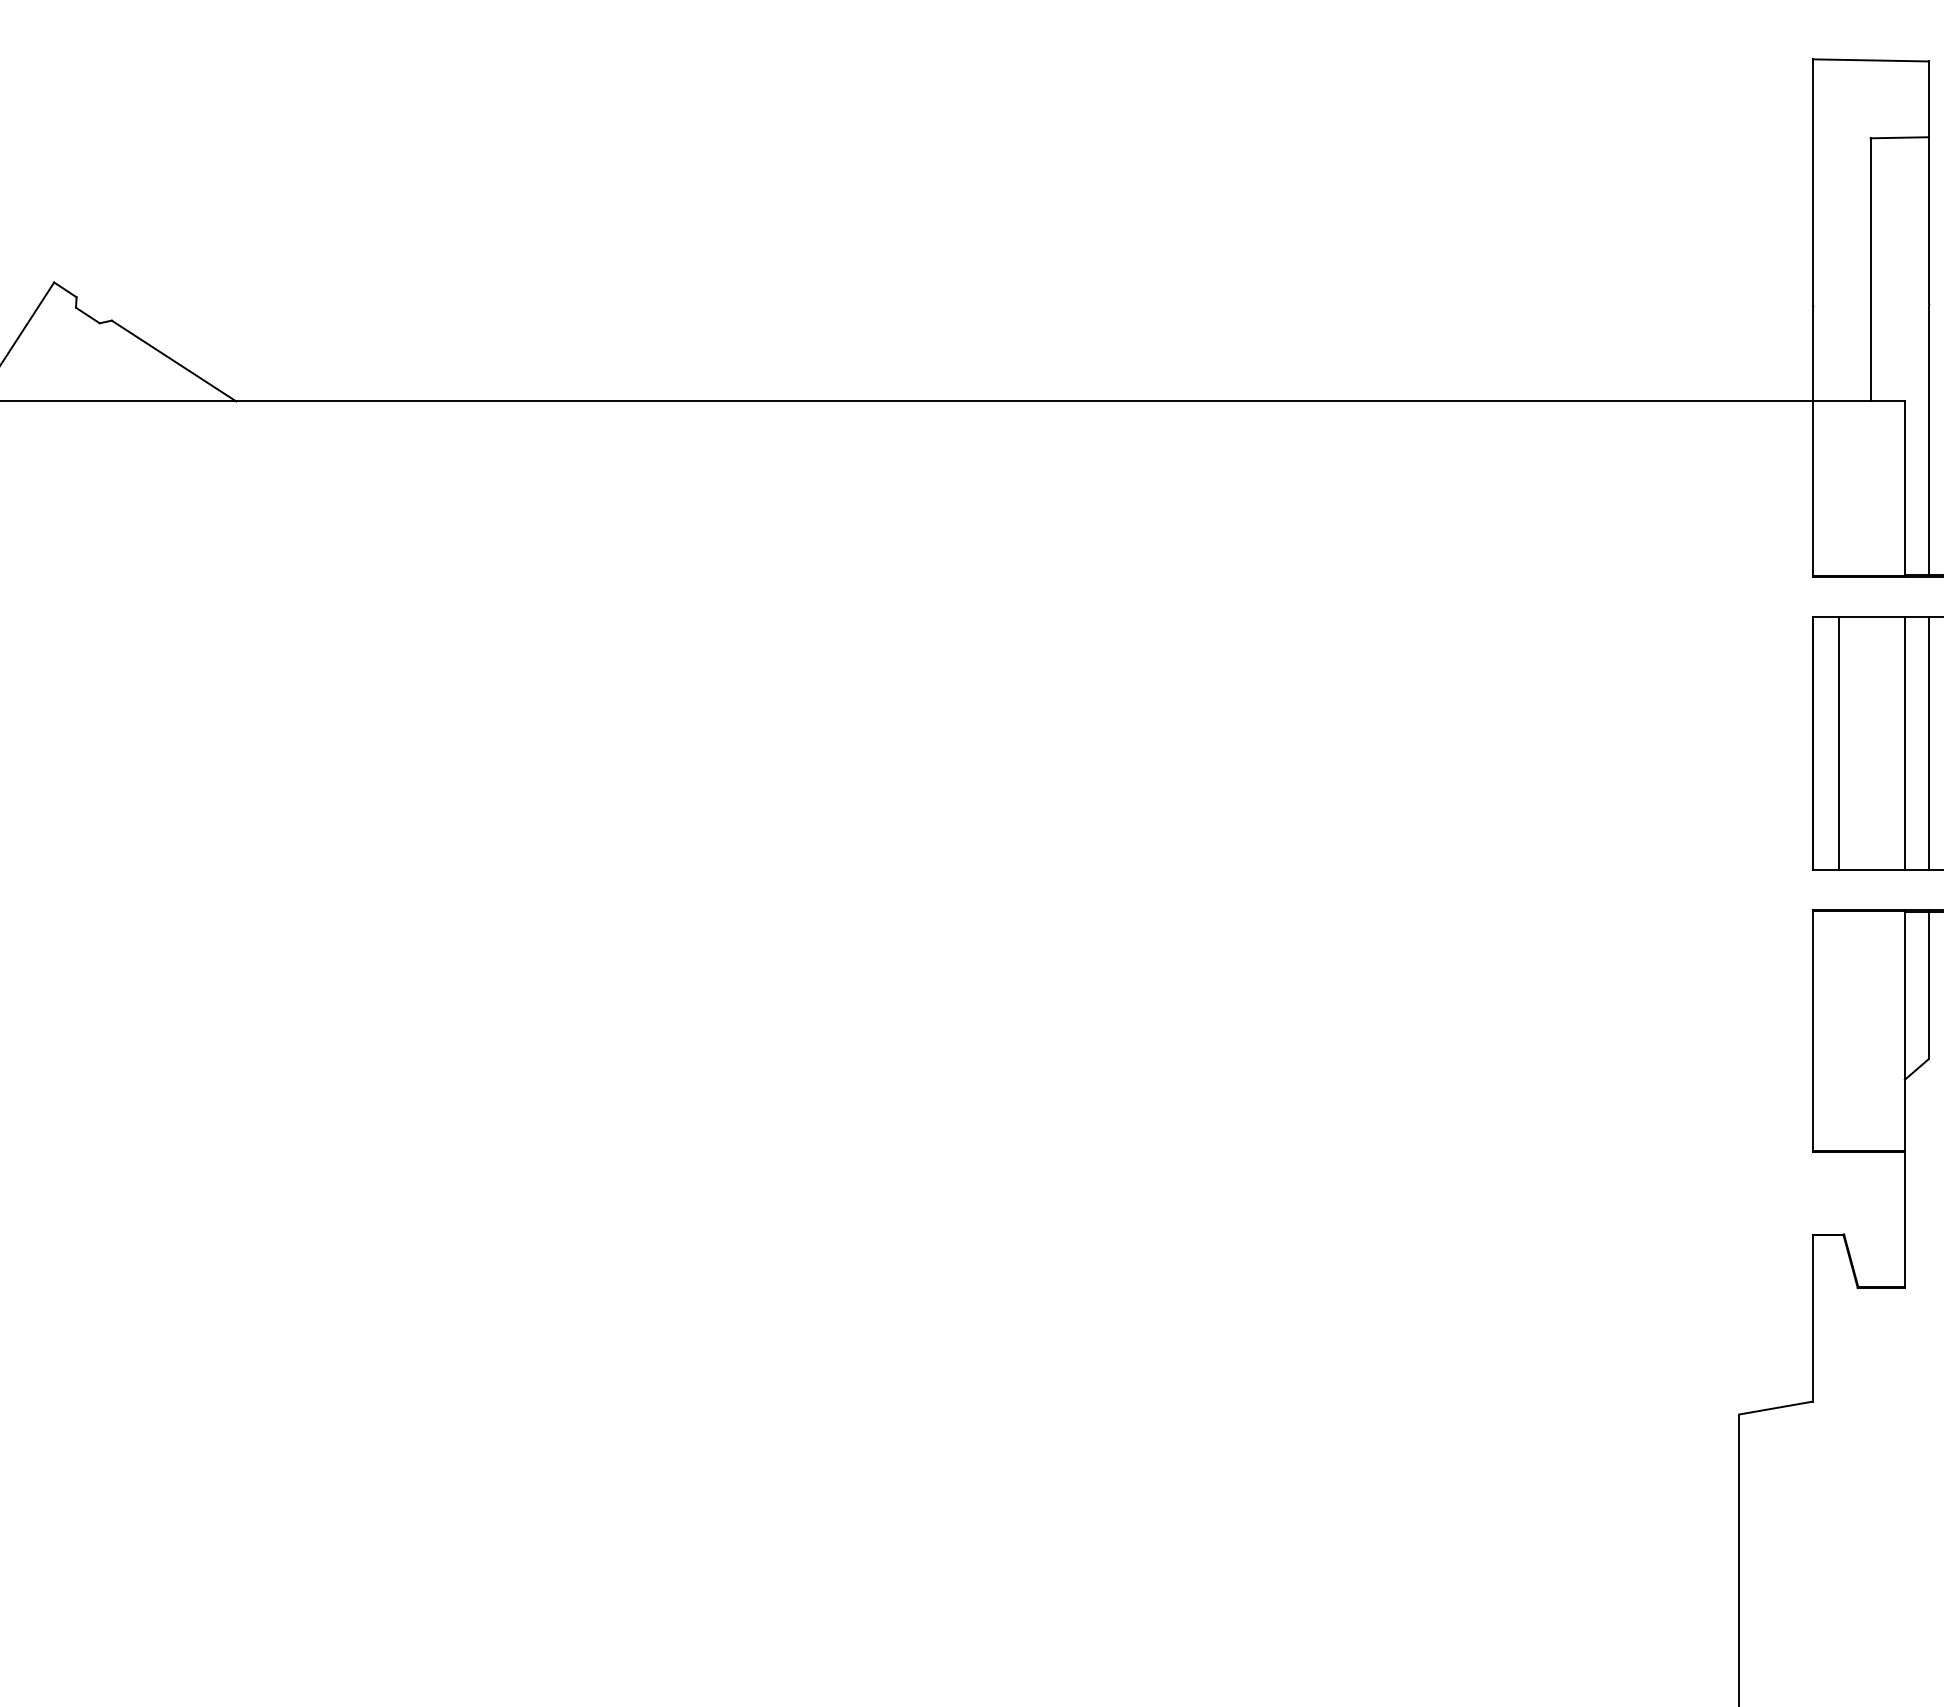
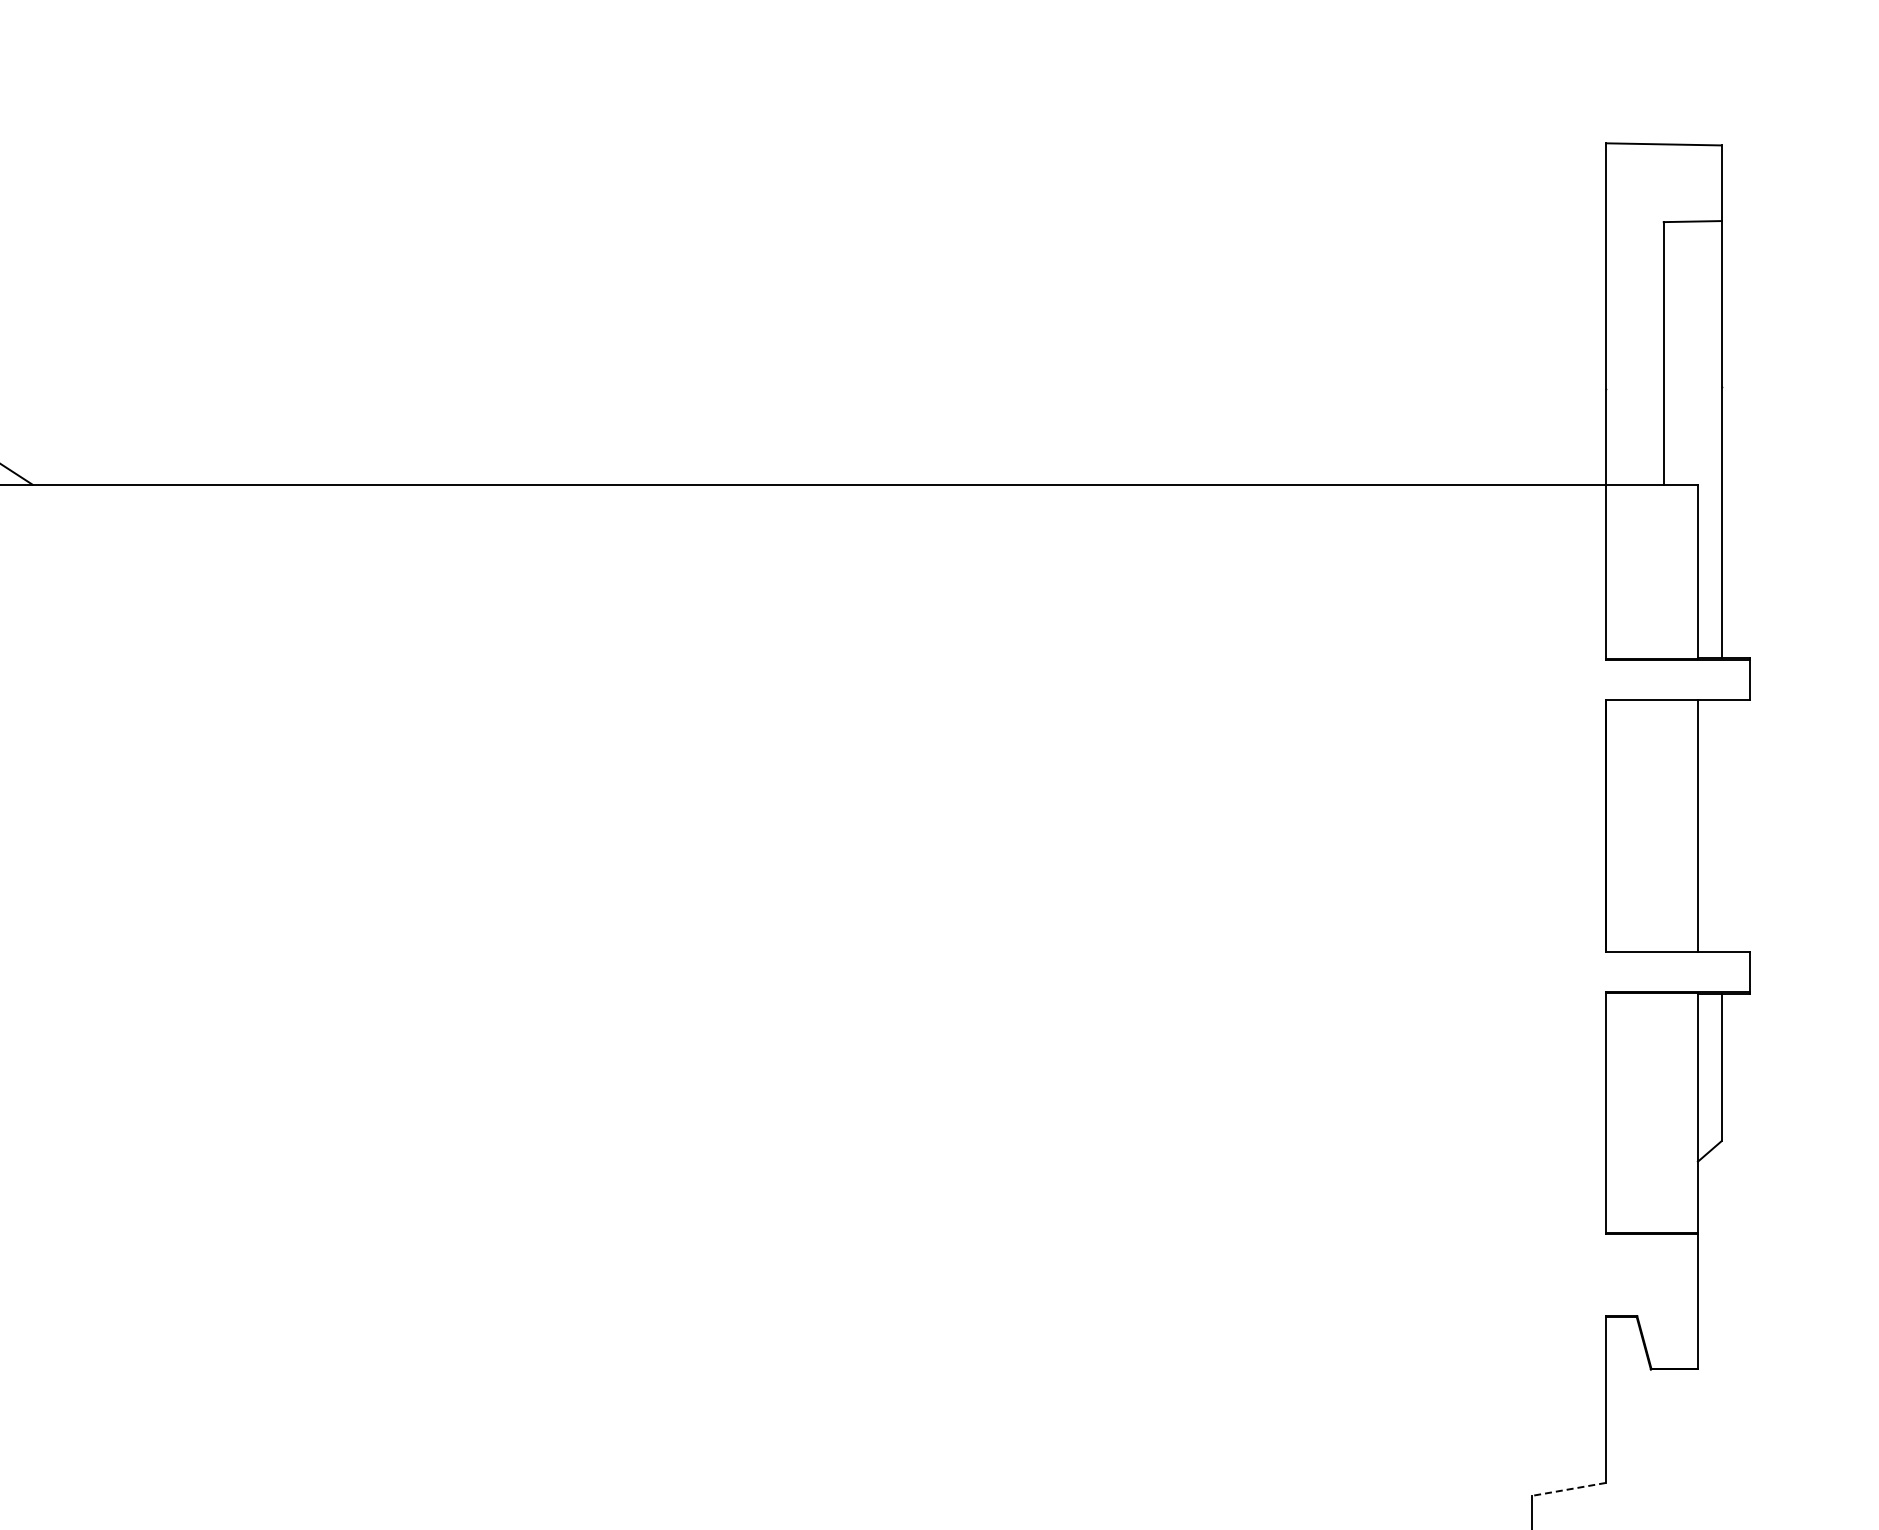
line: (1839, 743) -> (1632, 826), removed
line: (1928, 743) -> (1721, 826), removed
line: (1775, 1408) -> (1568, 1489), solid -> dashed

